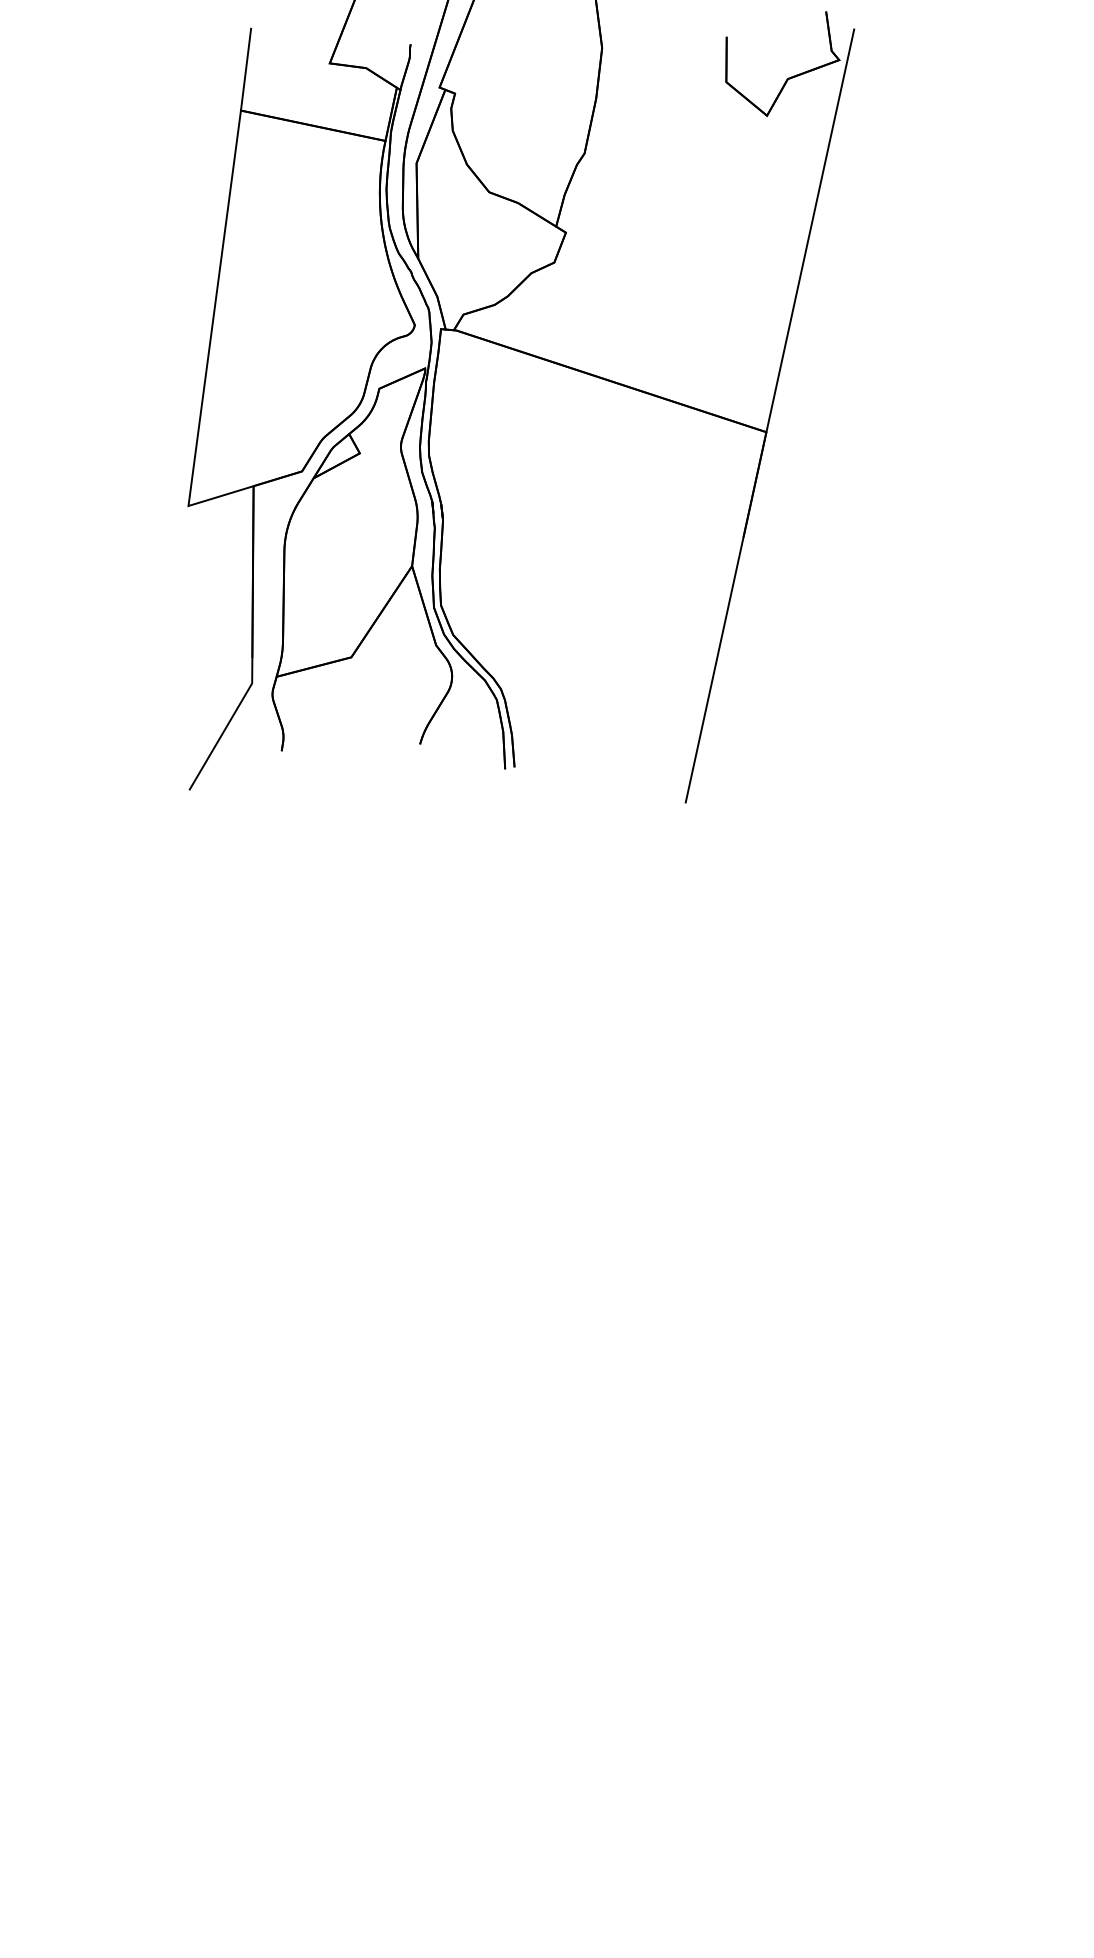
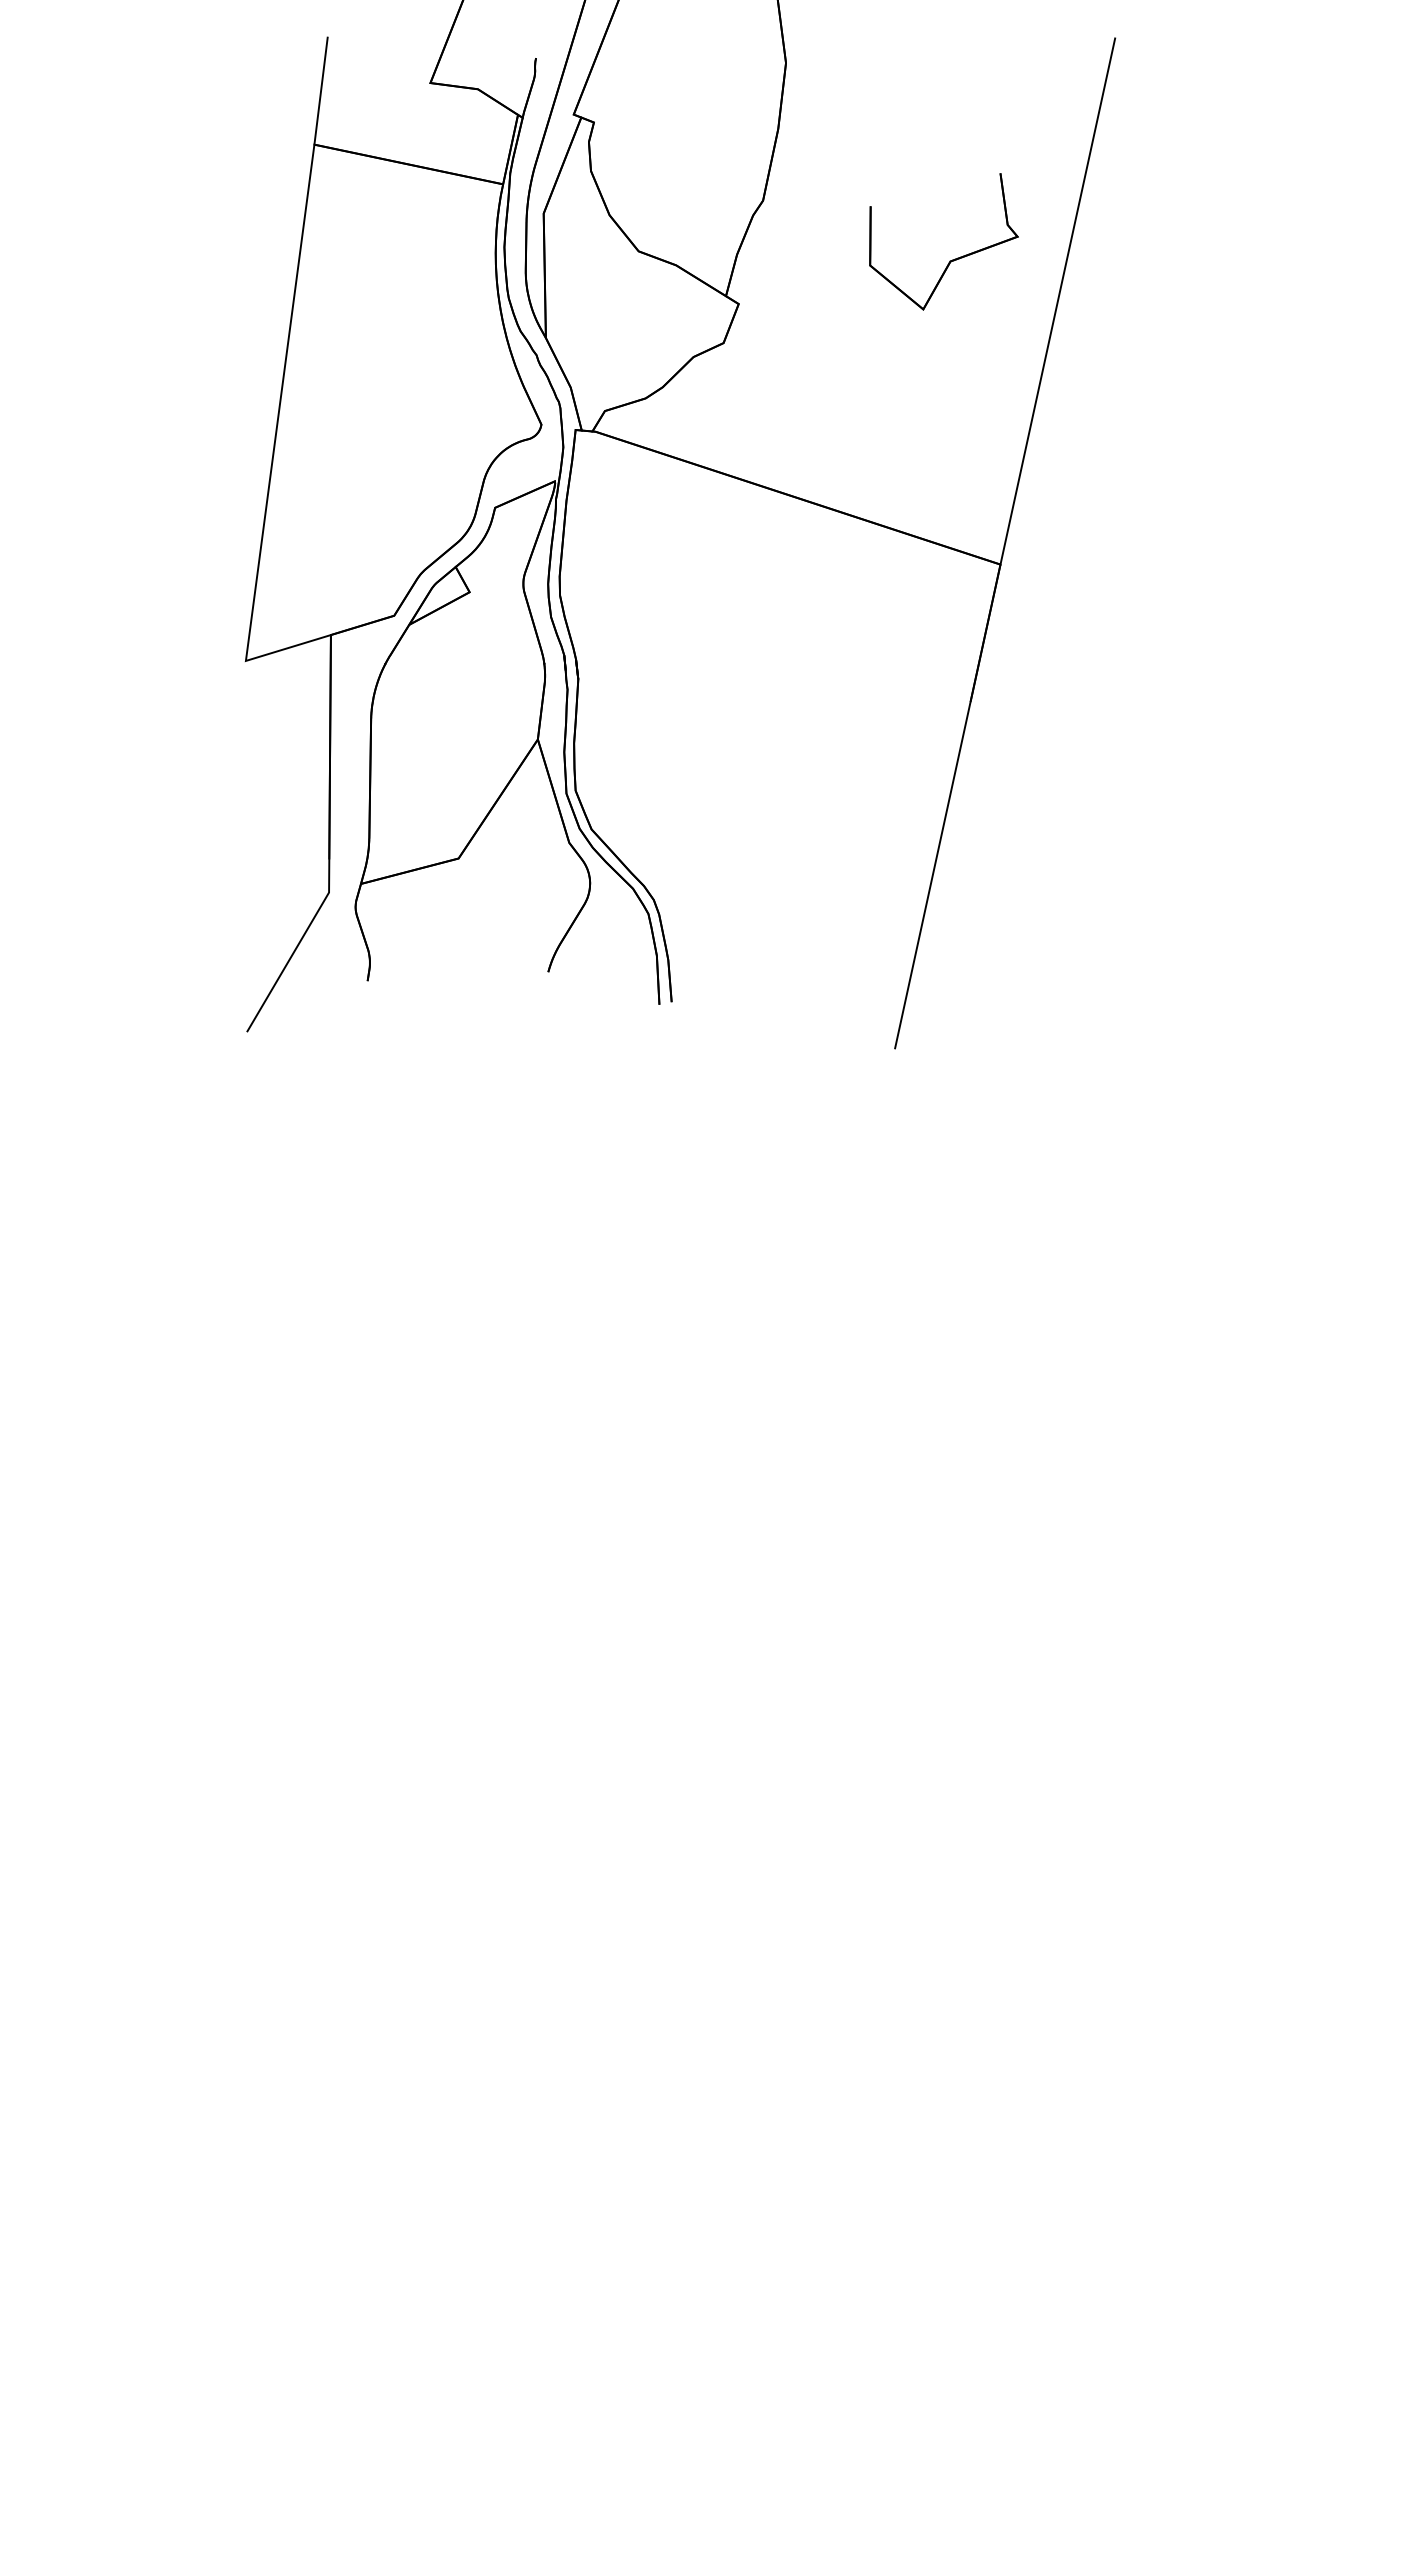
part: (787, 78) -> (949, 260), moved

